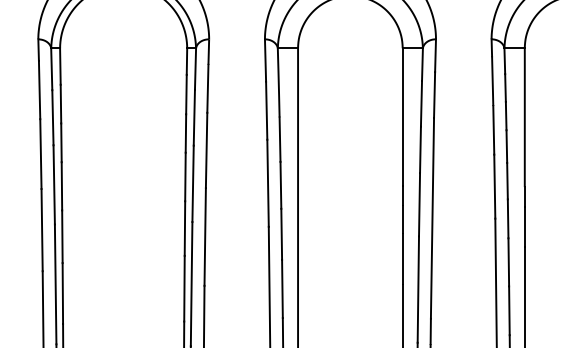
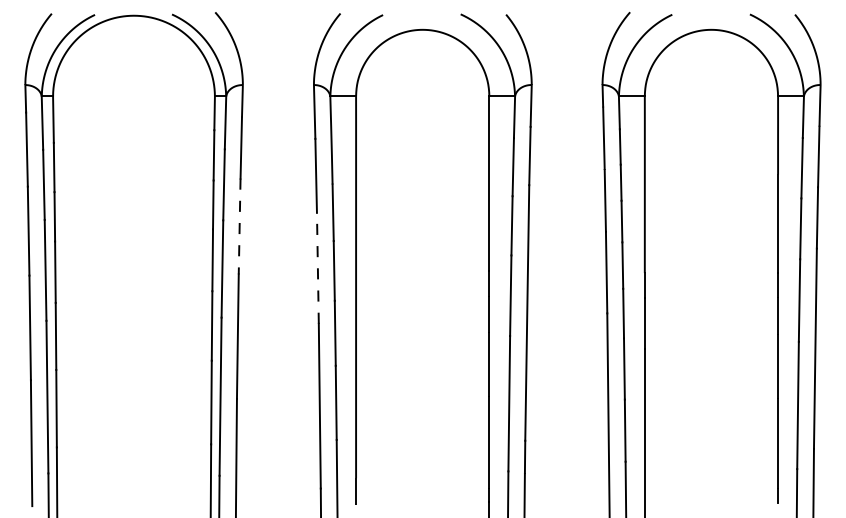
line: (206, 150) -> (239, 226), solid -> dashed
line: (267, 182) -> (317, 267), solid -> dashed

